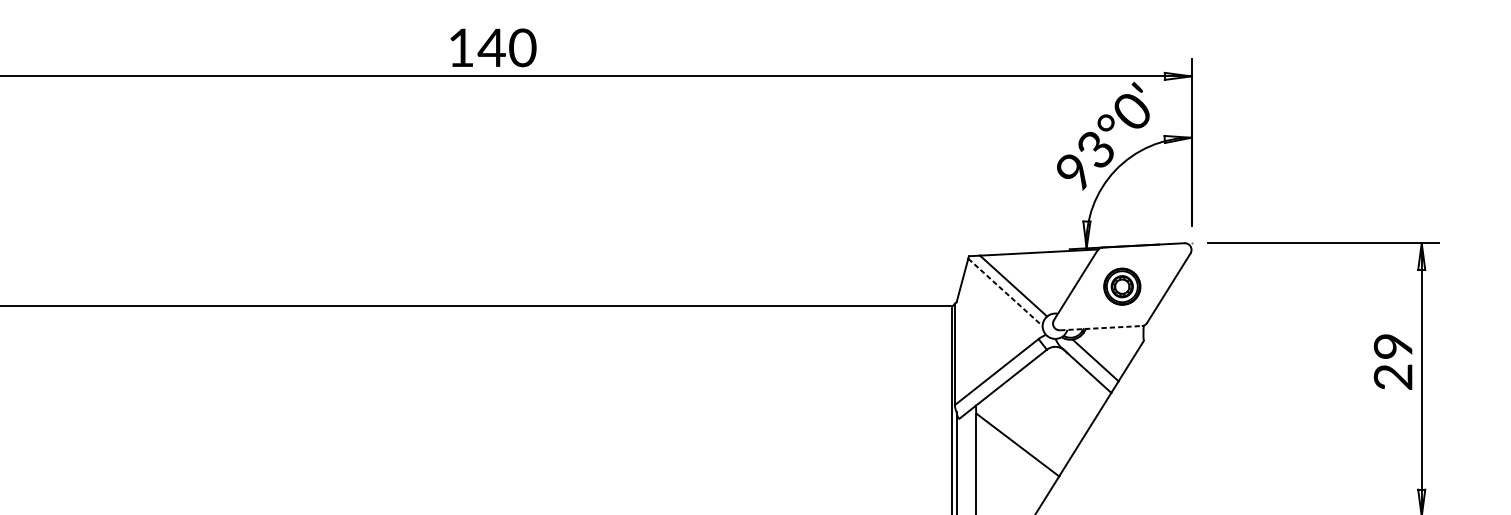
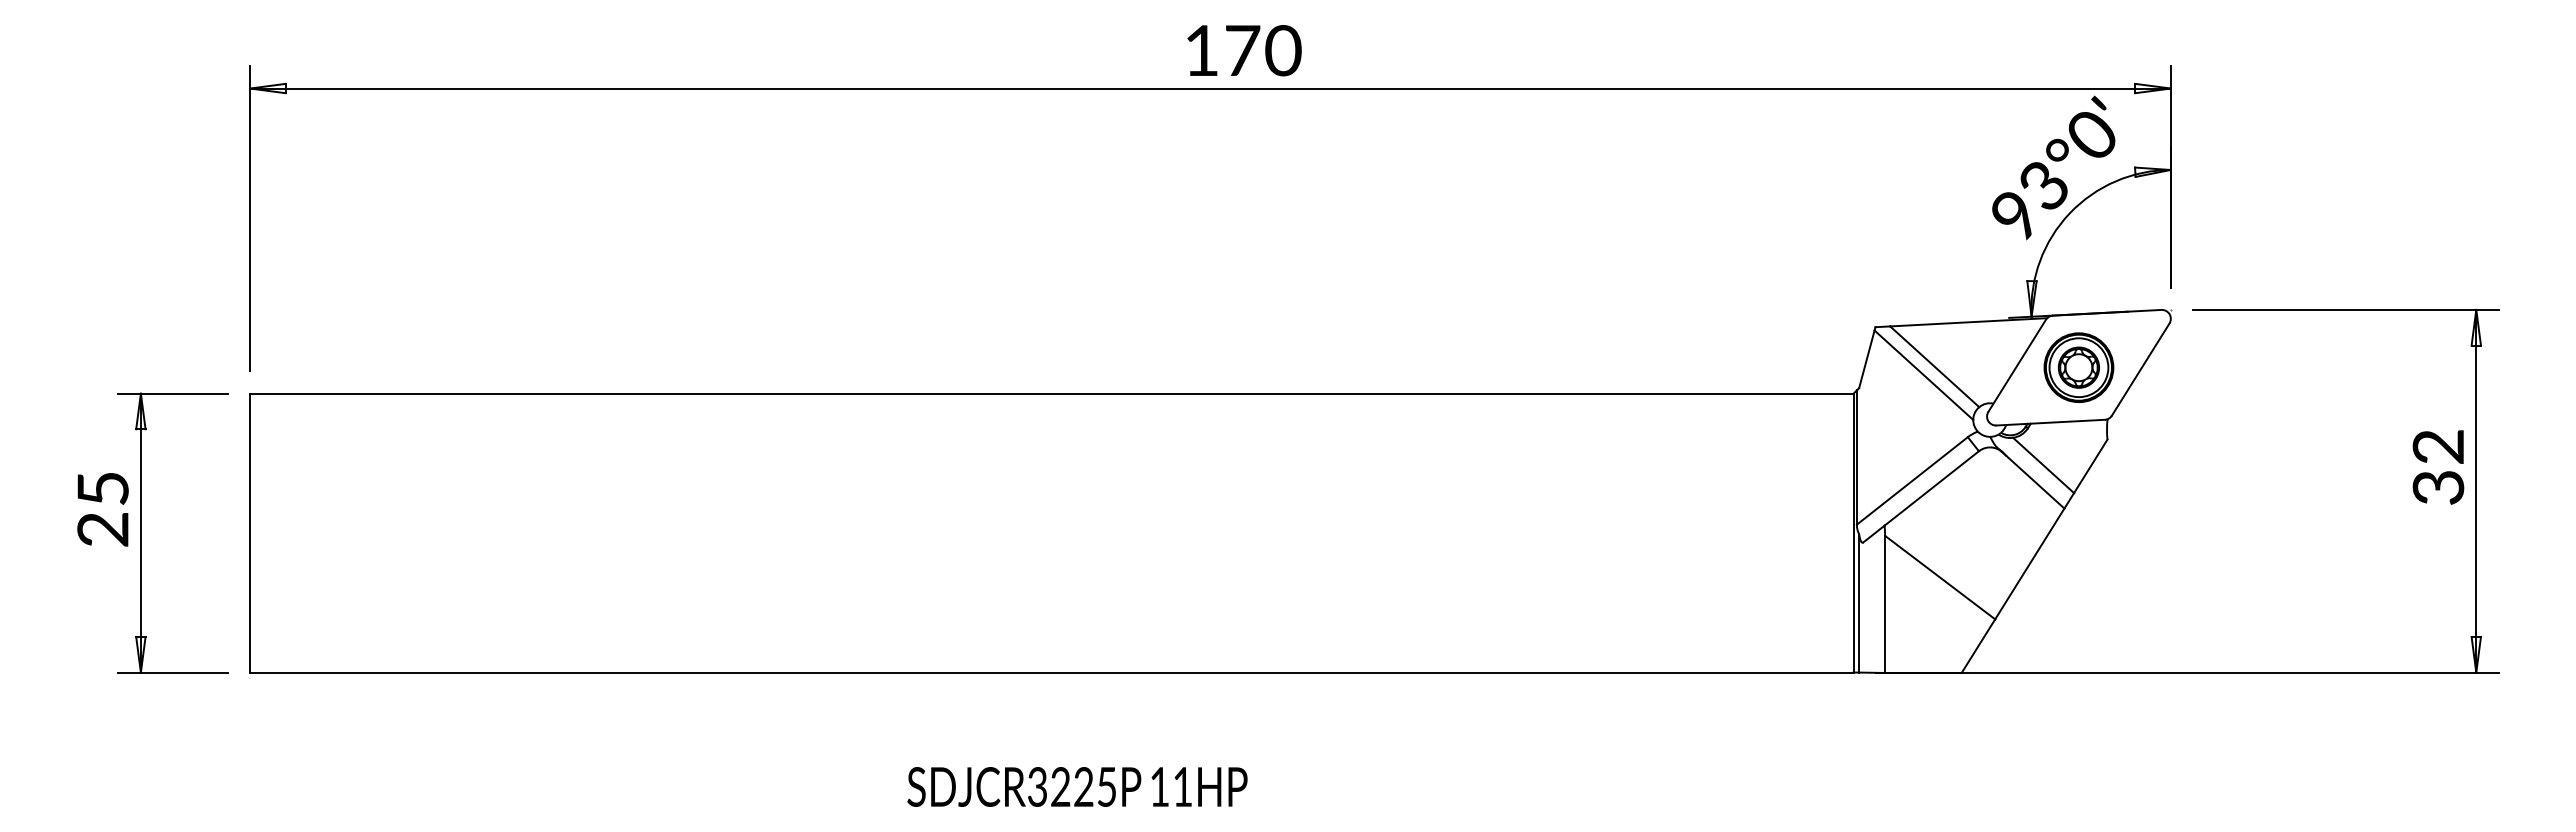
text: (491, 47) -> (1242, 50), 140 -> 170
part: (1121, 286) -> (2078, 367), size x1.43
line: (1005, 292) -> (1923, 375), dashed -> solid
line: (1101, 328) -> (2051, 422), dashed -> solid
text: (1393, 361) -> (2438, 467), 29 -> 32

